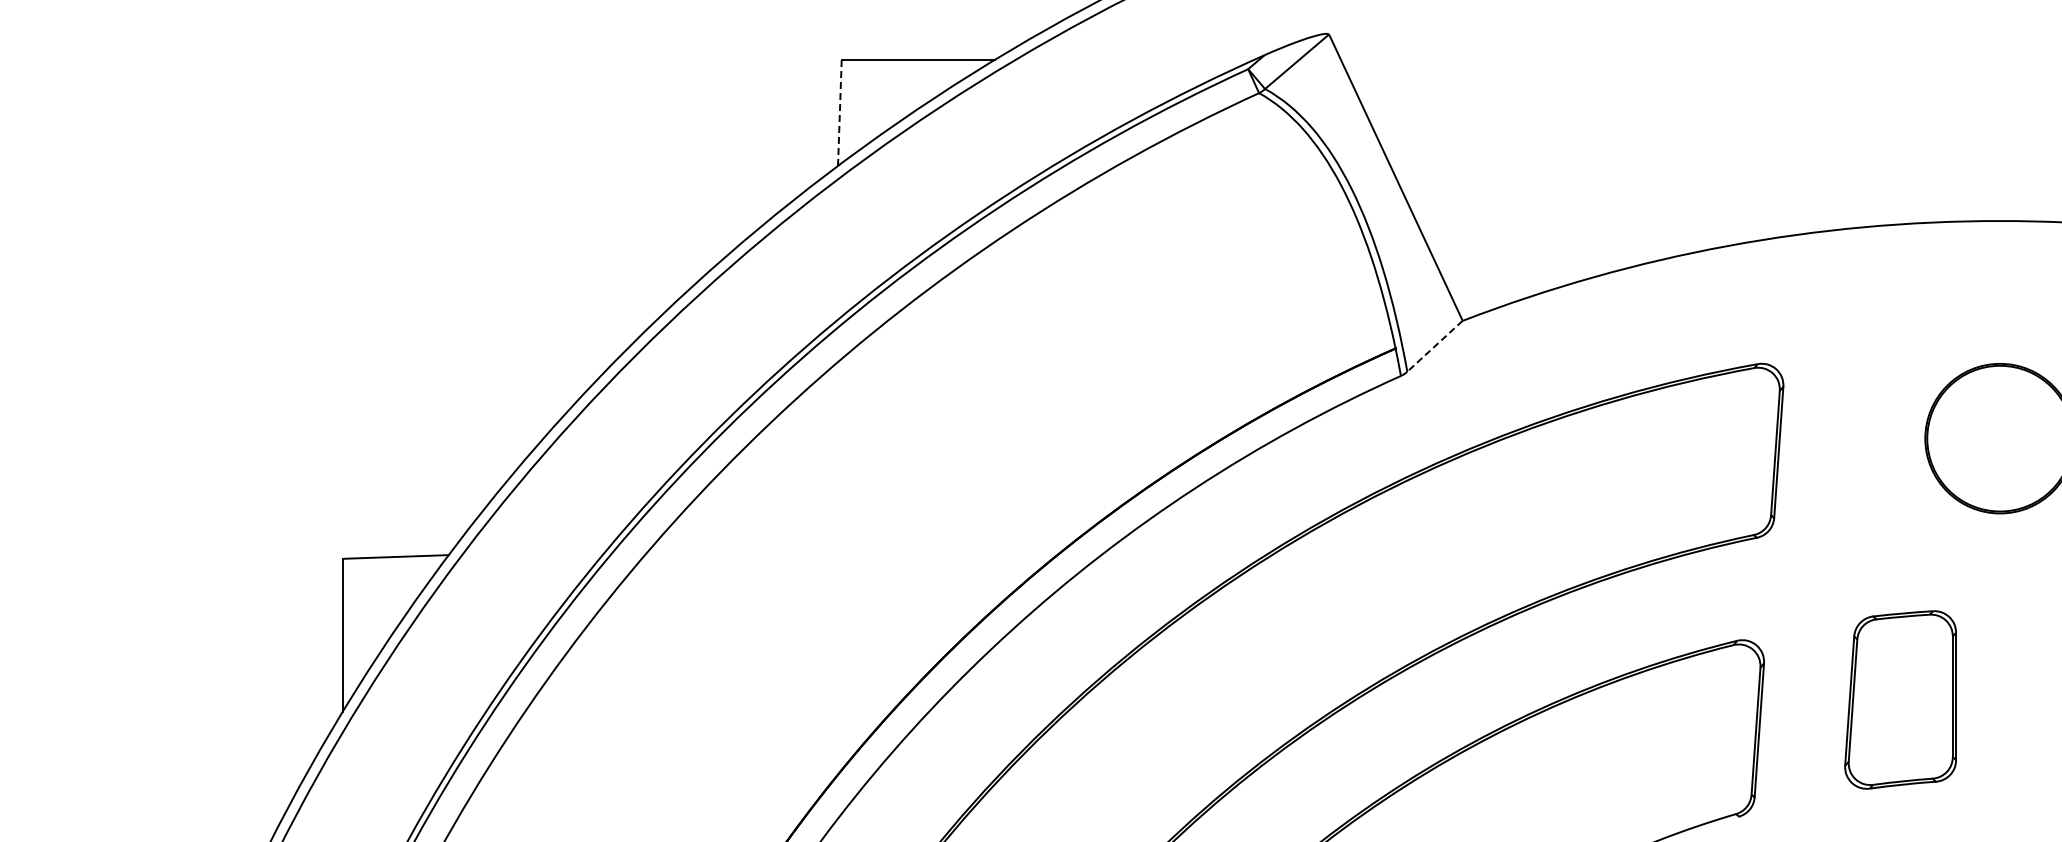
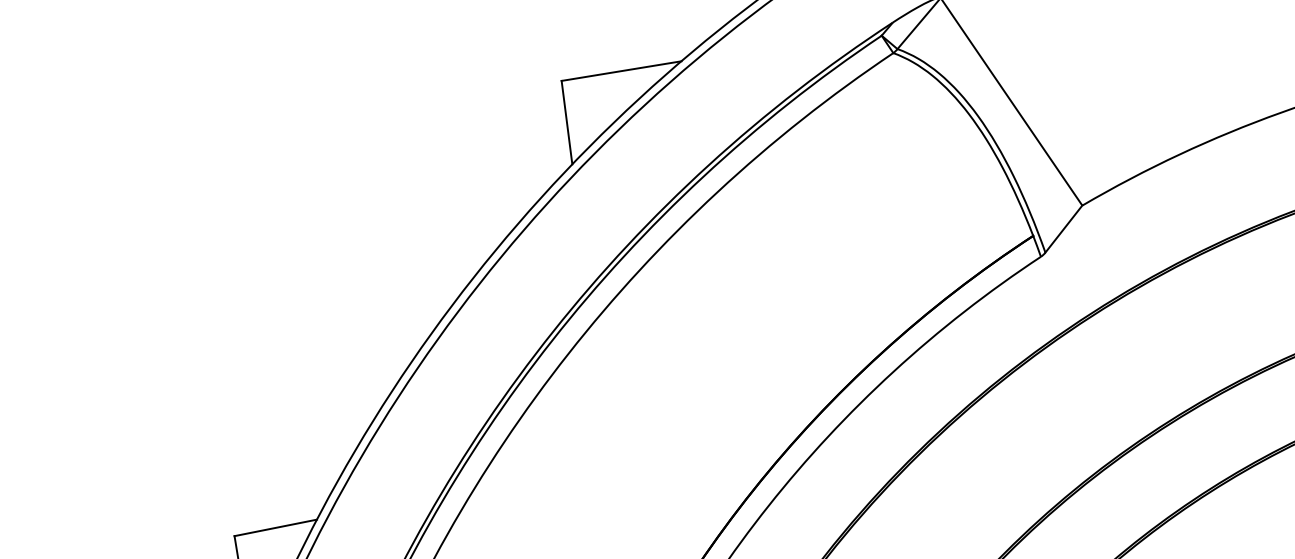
line: (839, 113) -> (566, 122), dashed -> solid
line: (1435, 346) -> (1064, 229), dashed -> solid

